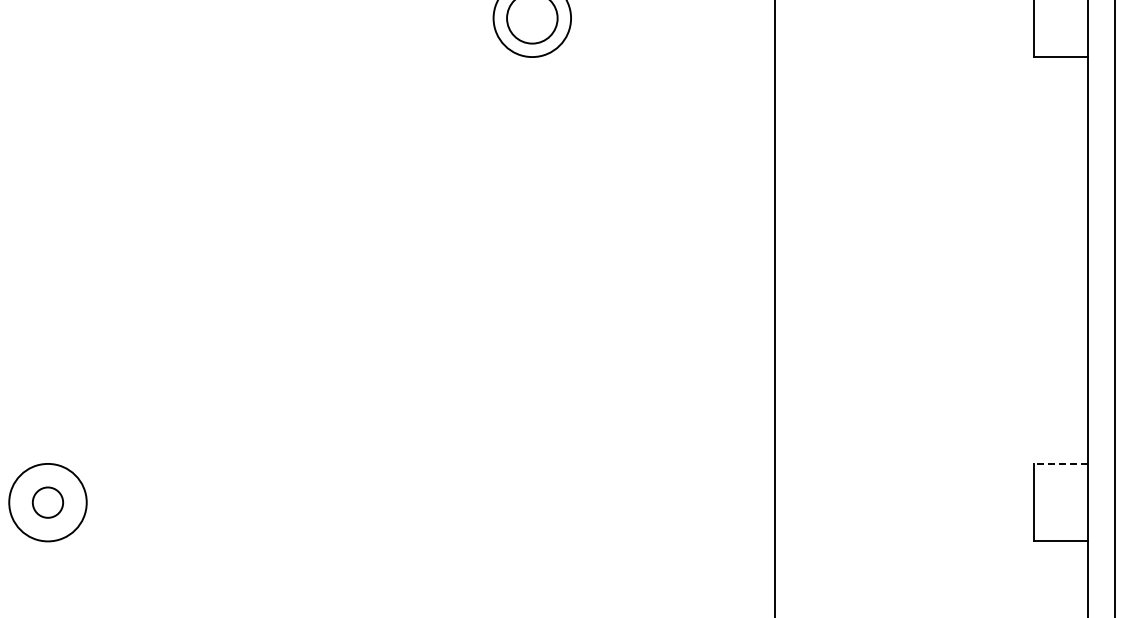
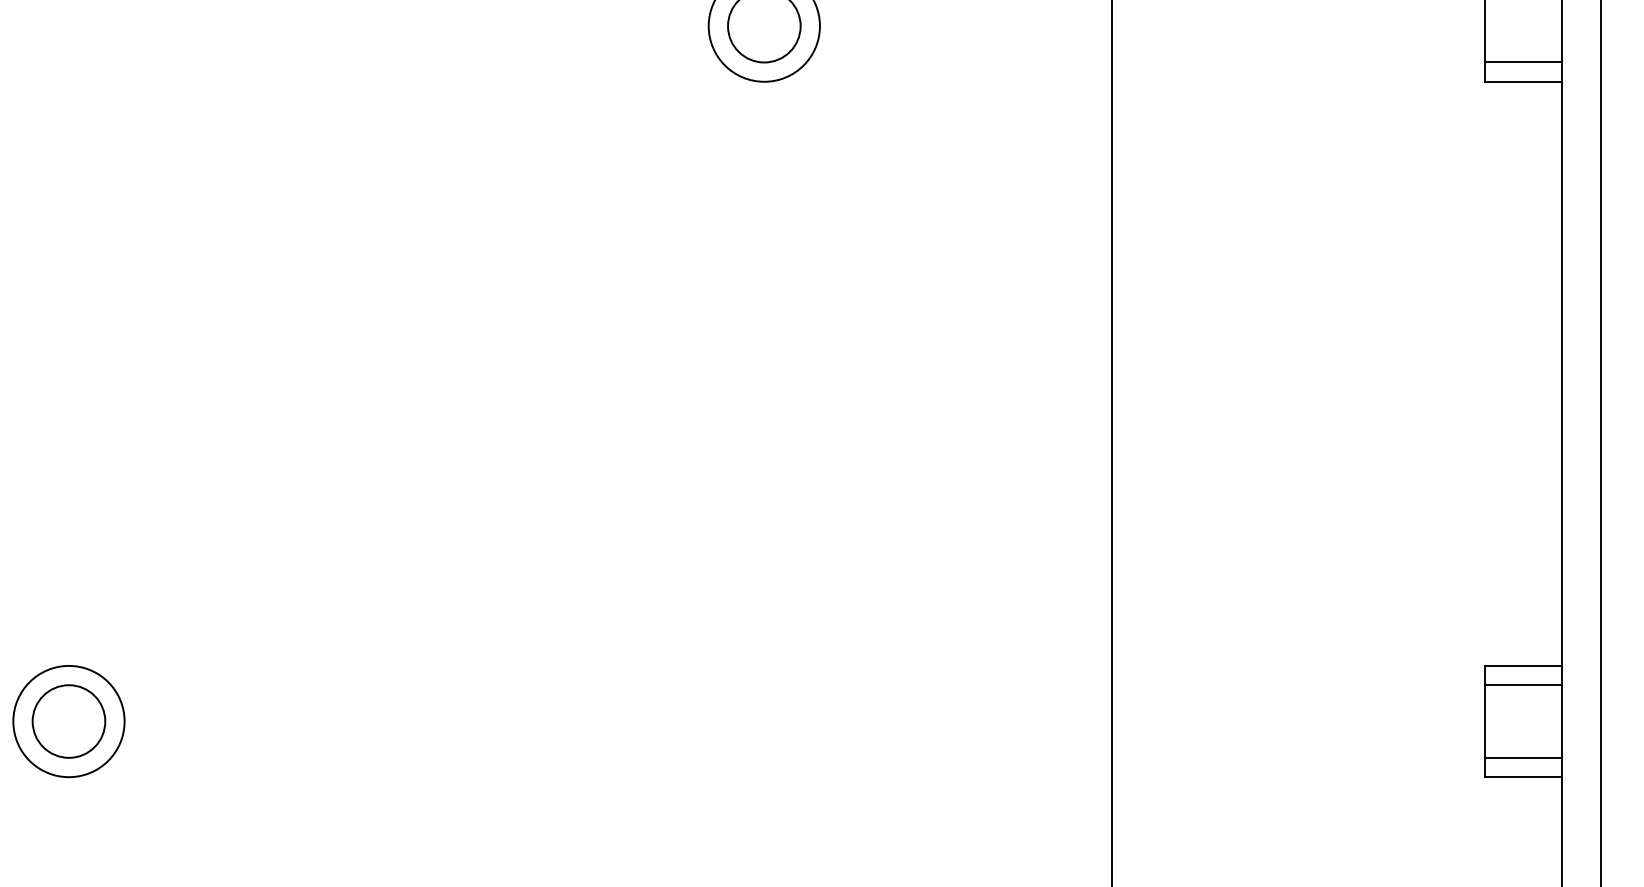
line: (1061, 43) -> (1524, 62), added
line: (1061, 463) -> (1524, 665), dashed -> solid
line: (1061, 477) -> (1524, 685), added
circle: (47, 502) -> (68, 721), size x1.67
line: (1061, 527) -> (1524, 757), added

